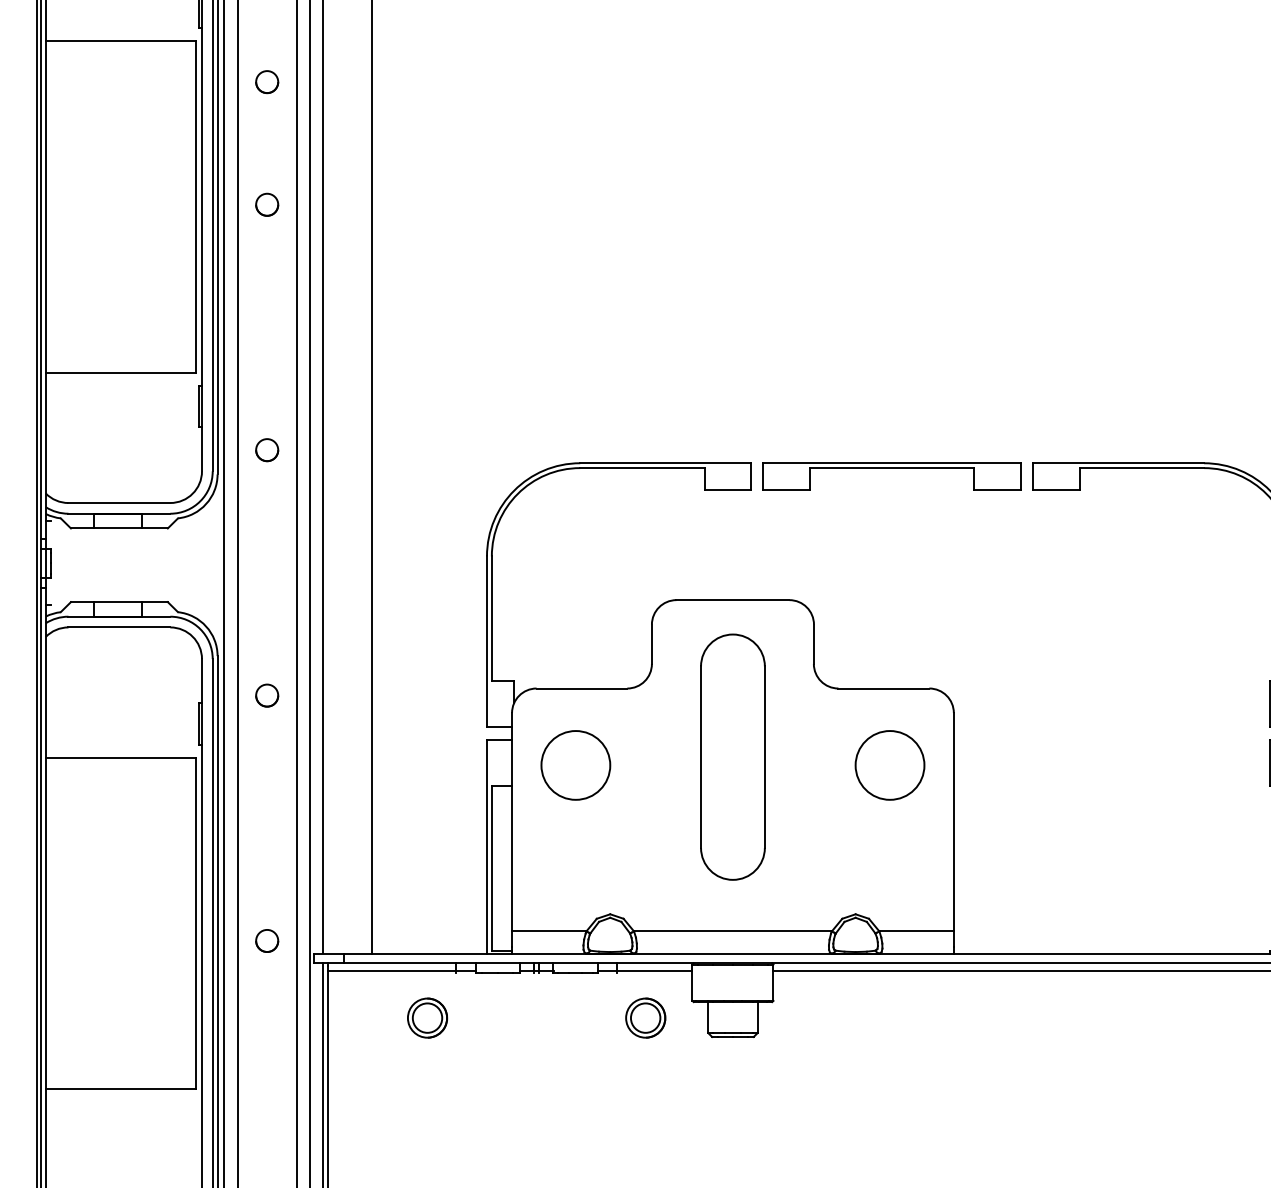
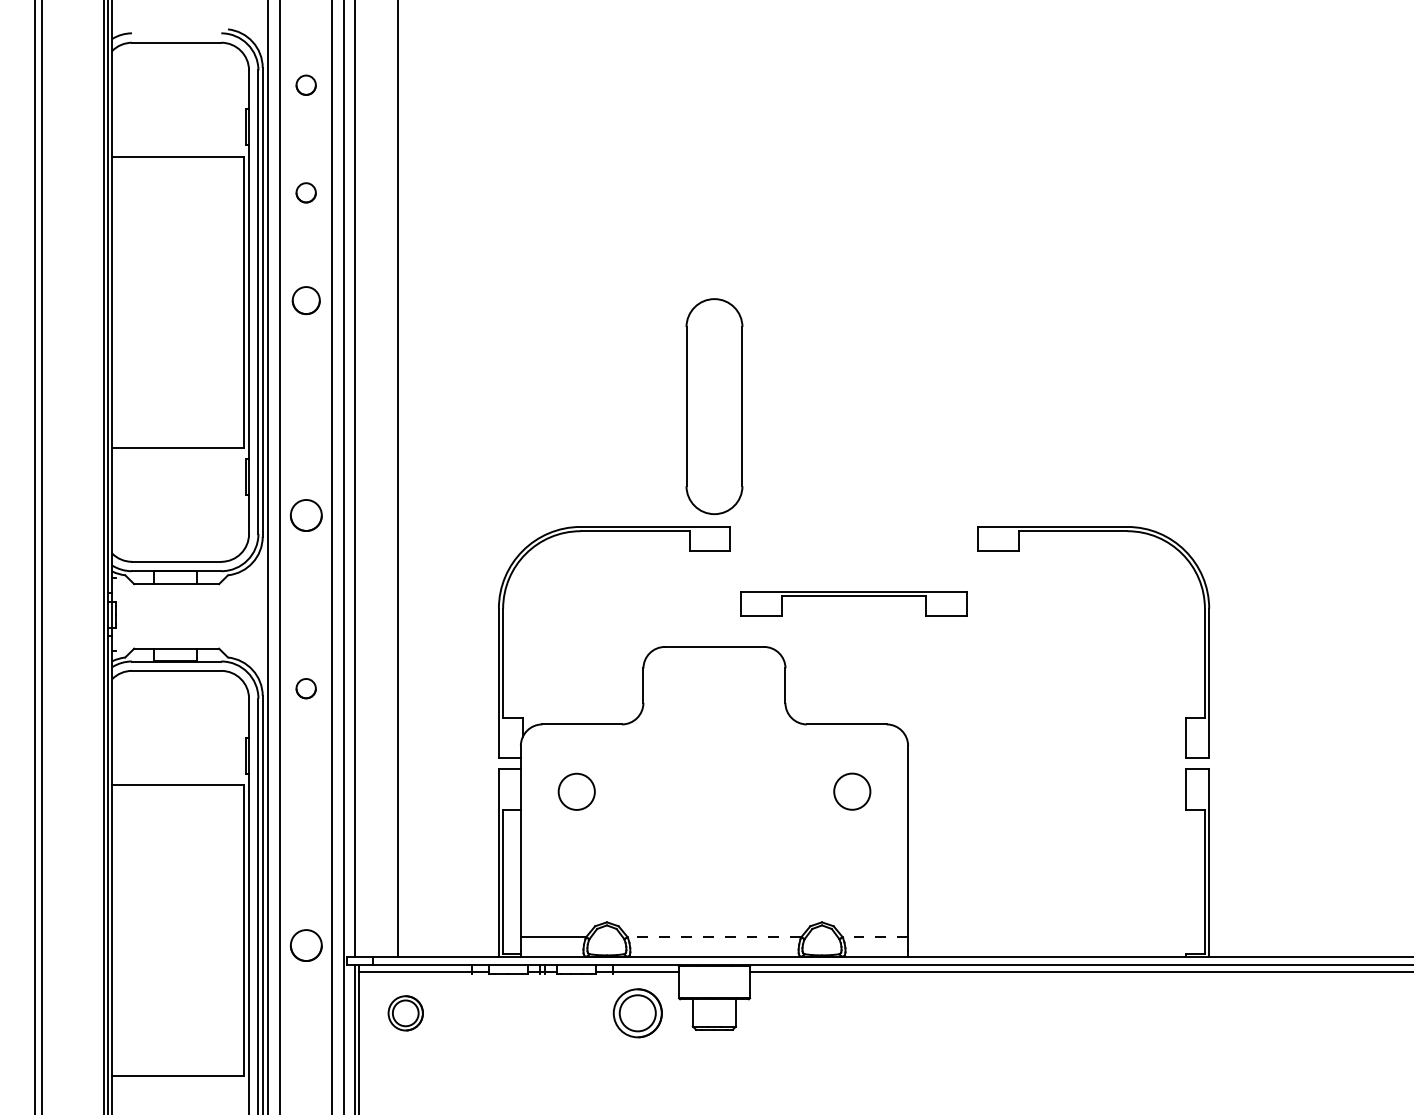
circle: (266, 203) -> (305, 299), size x1.4
part: (266, 450) -> (305, 515), size x1.6
part: (891, 468) -> (853, 596), moved
circle: (266, 695) -> (305, 688), moved
part: (732, 757) -> (714, 406), moved
circle: (575, 765) -> (576, 791), size x0.6
circle: (890, 765) -> (852, 791), size x0.6
line: (732, 931) -> (714, 937), solid -> dashed
line: (916, 931) -> (875, 937), solid -> dashed
circle: (266, 940) -> (305, 945), size x1.6
part: (427, 1018) -> (405, 1013), moved
part: (646, 1018) -> (638, 1013), size x1.4

